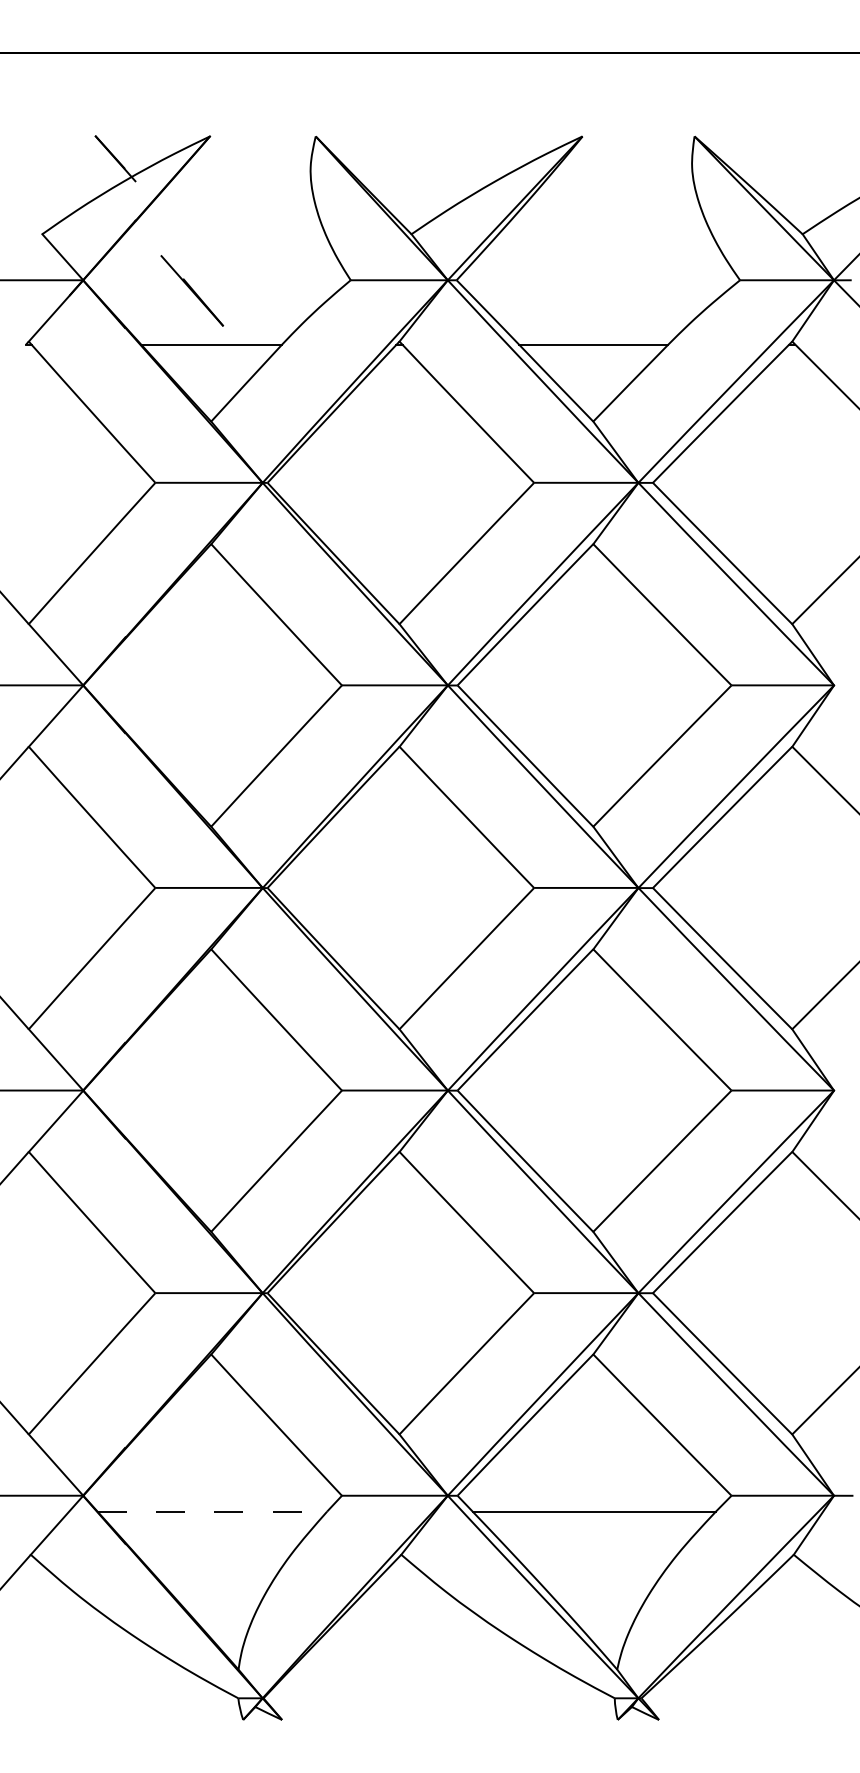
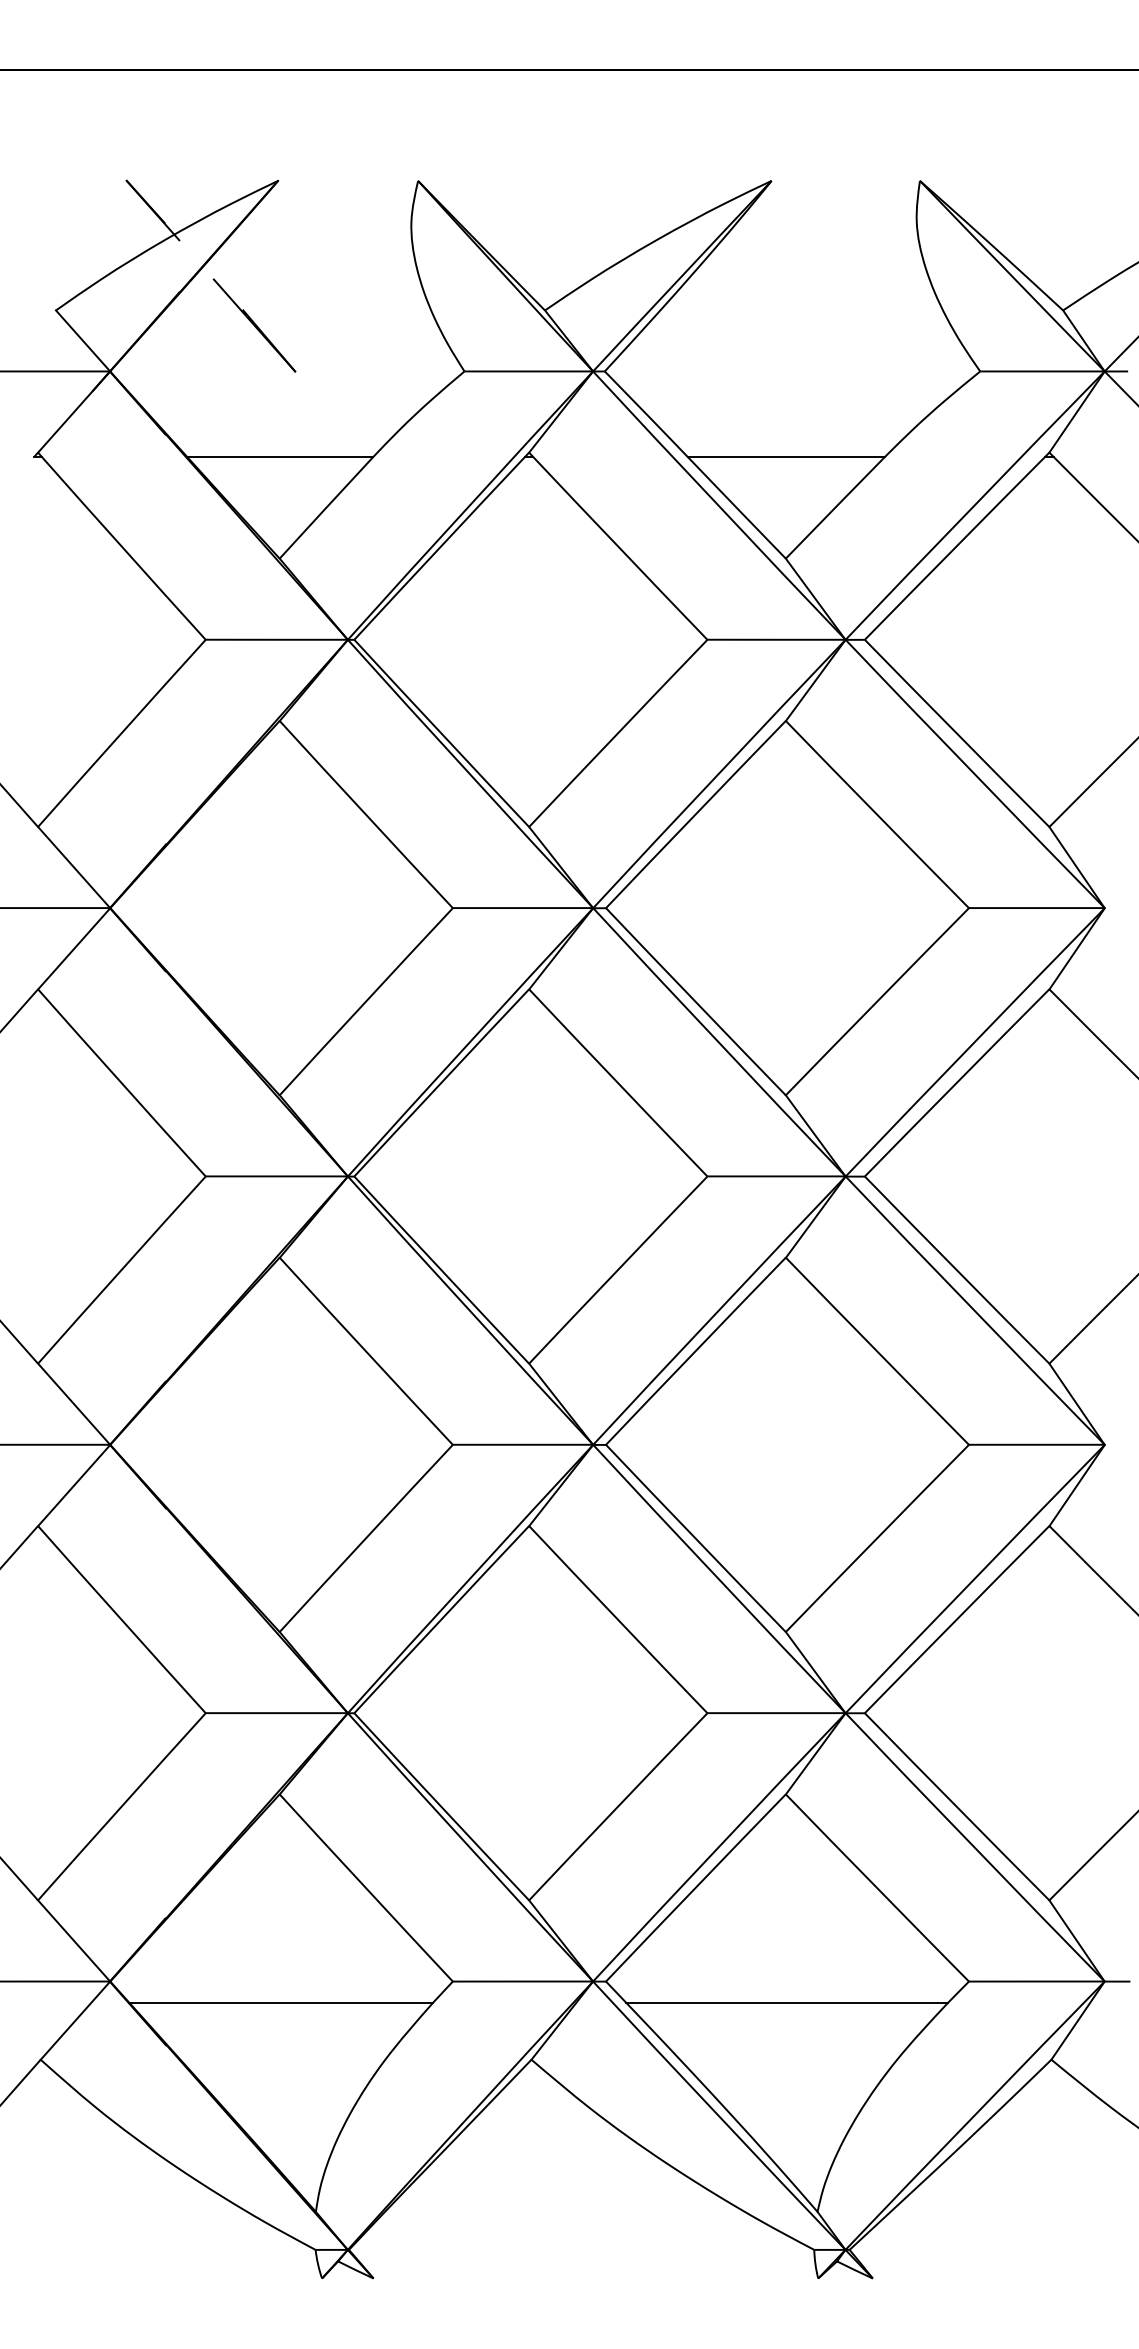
line: (192, 290) -> (254, 325), moved
line: (212, 1511) -> (281, 2002), dashed -> solid

